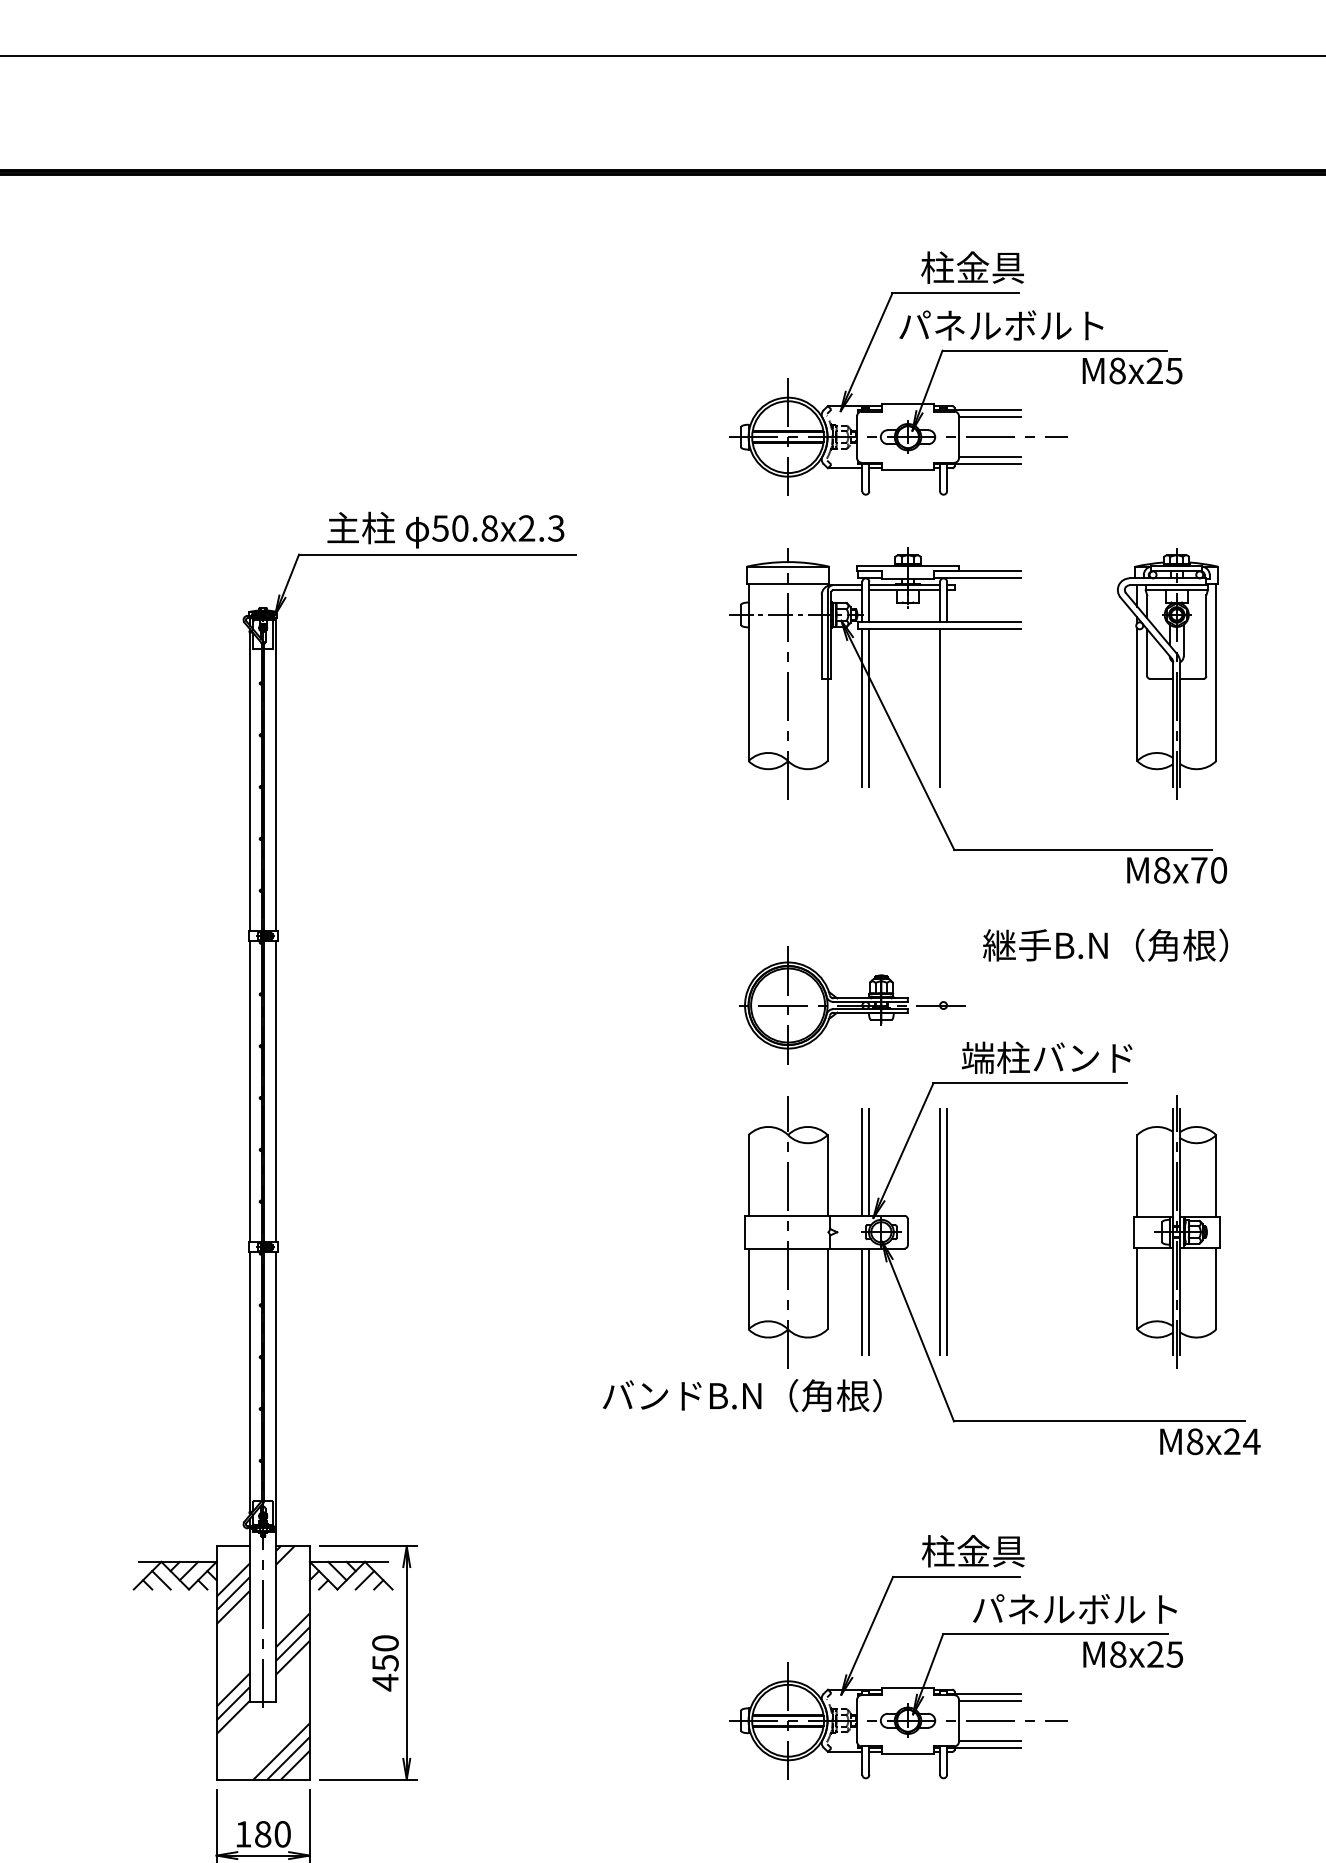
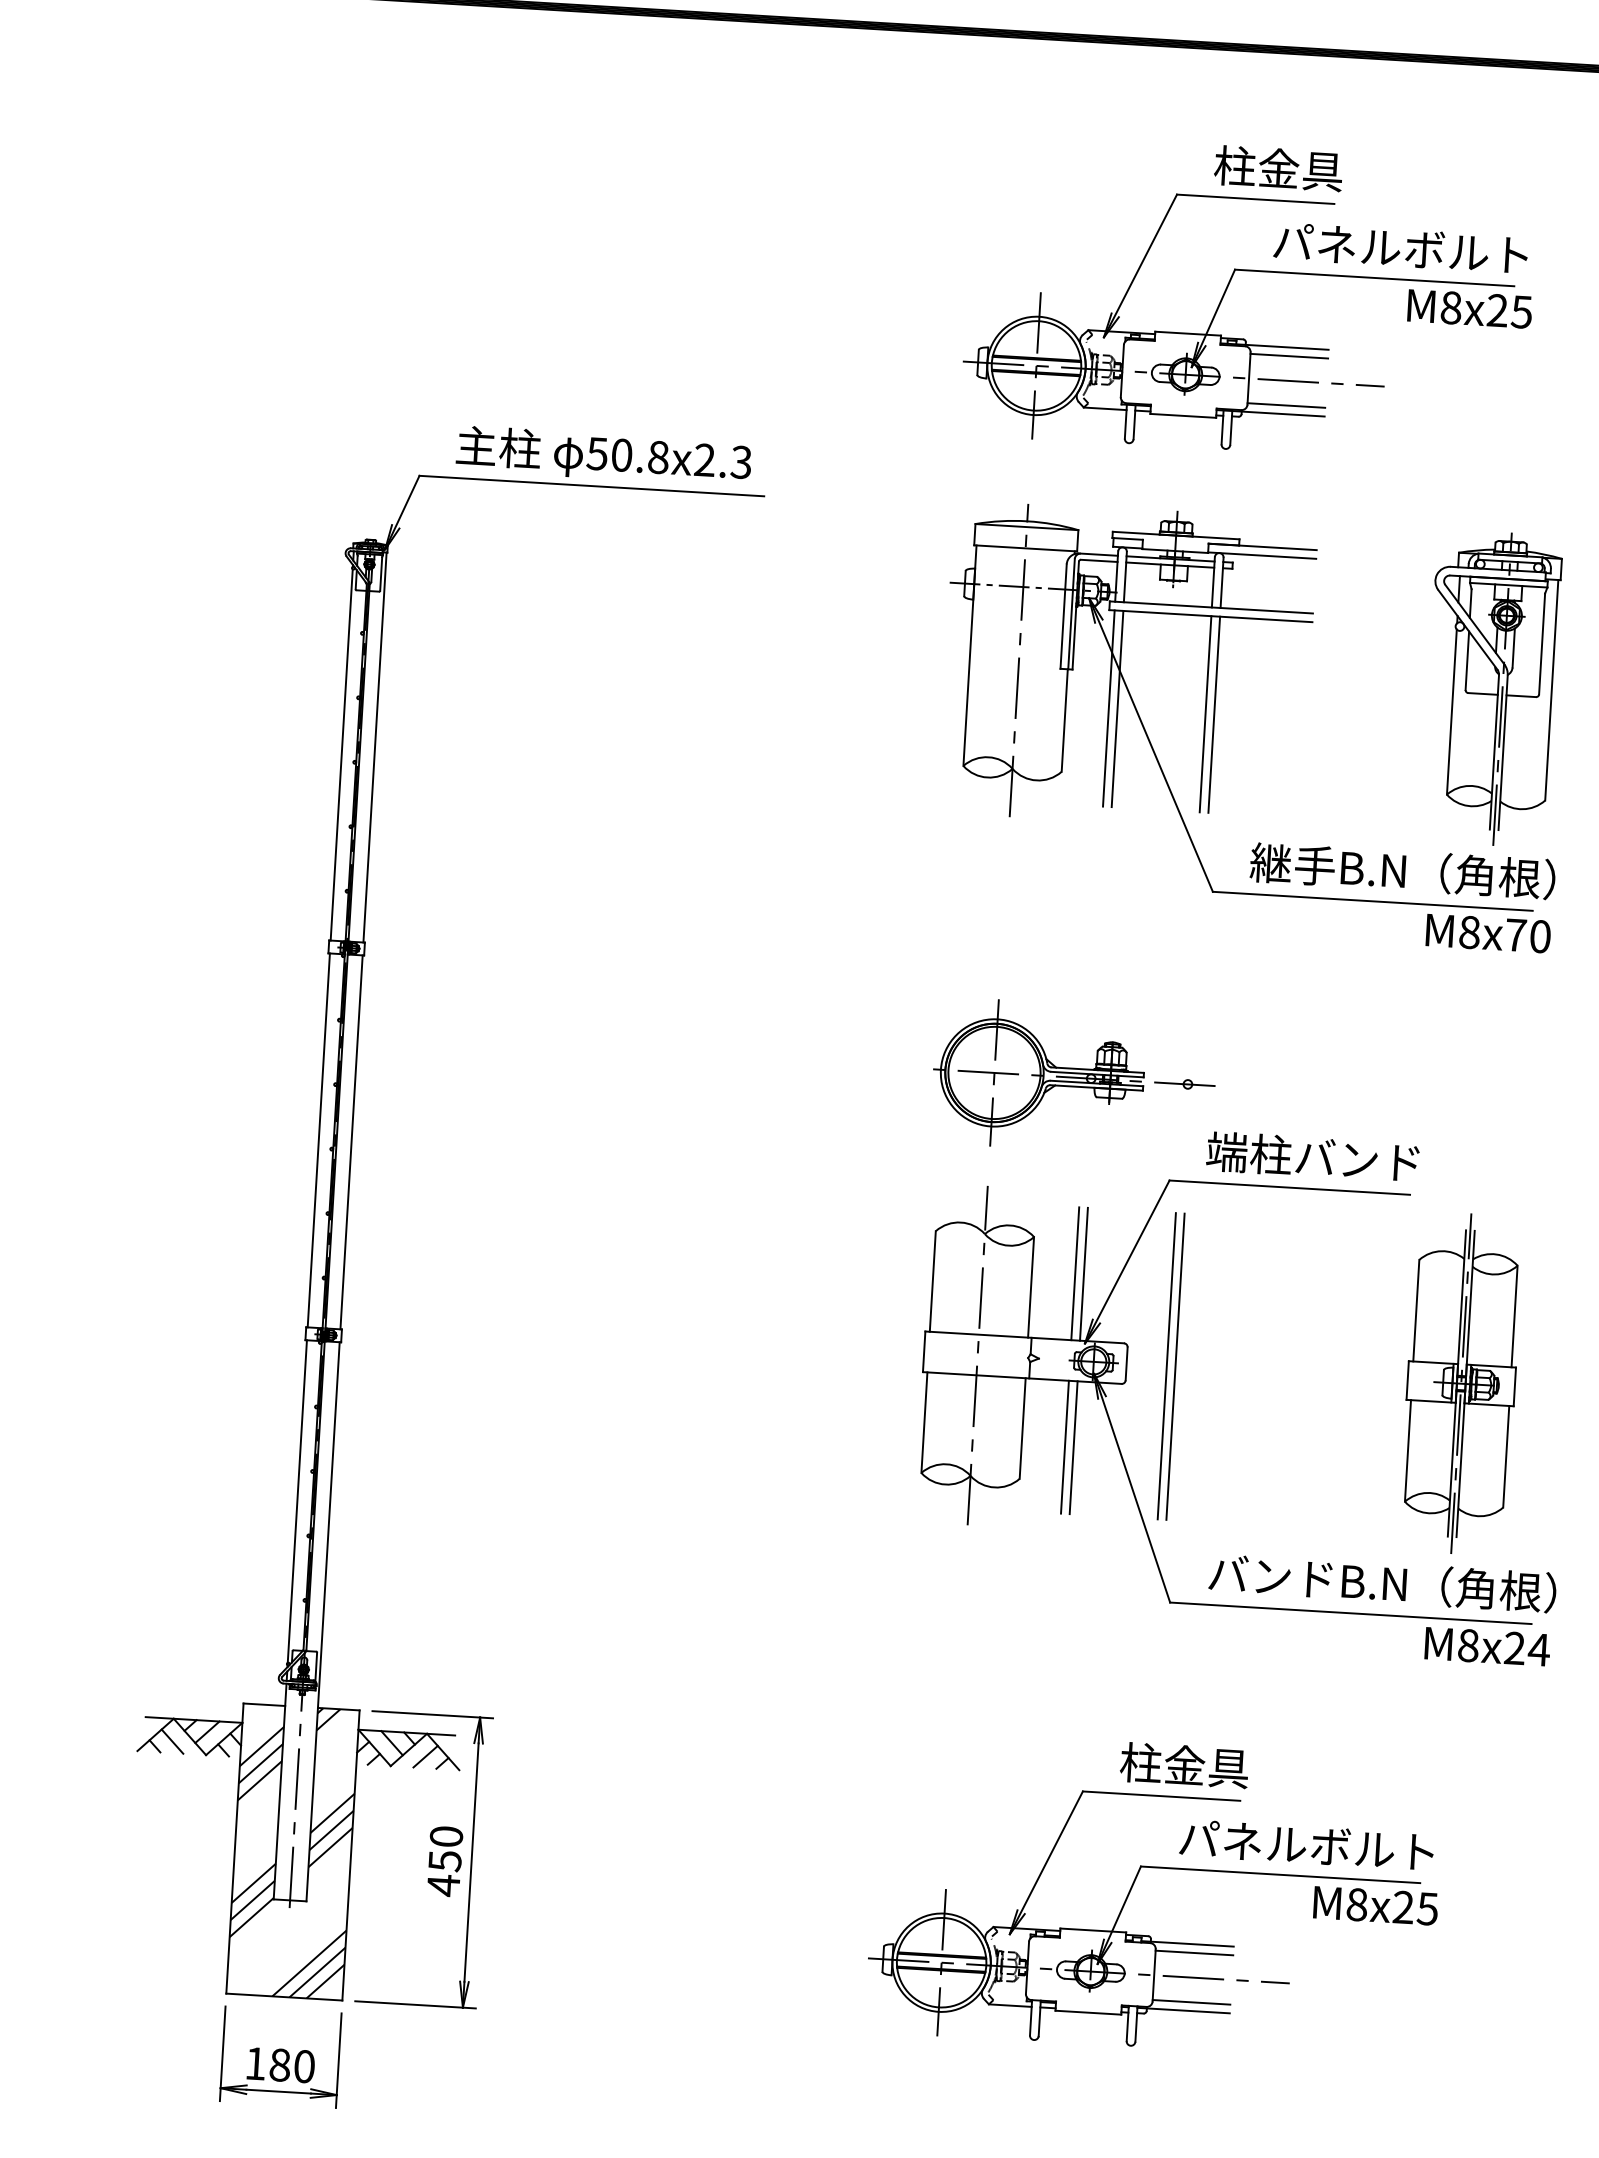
text: (1001, 325) -> (1401, 248), moved
line: (947, 708) -> (1214, 715), added
text: (1105, 944) -> (1402, 869), moved
text: (742, 1395) -> (1382, 1582), moved

